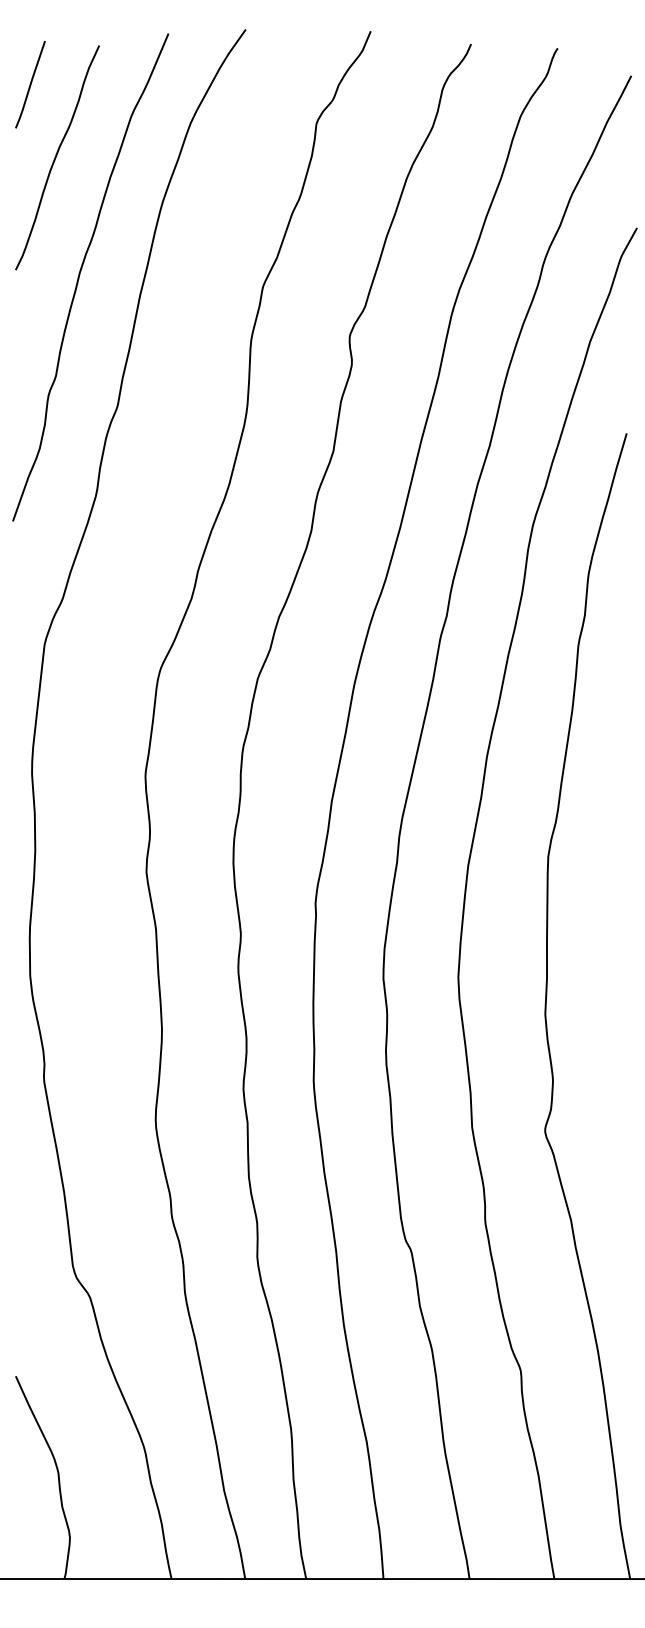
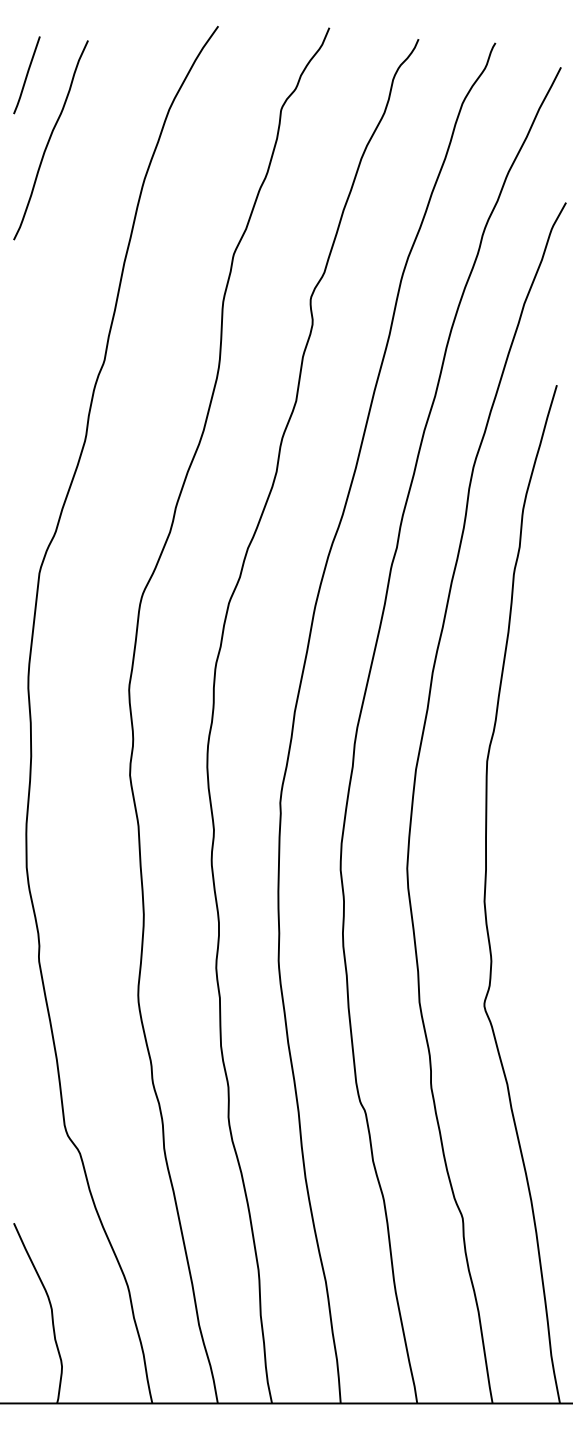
curve: (80, 275) -> (71, 244), removed

